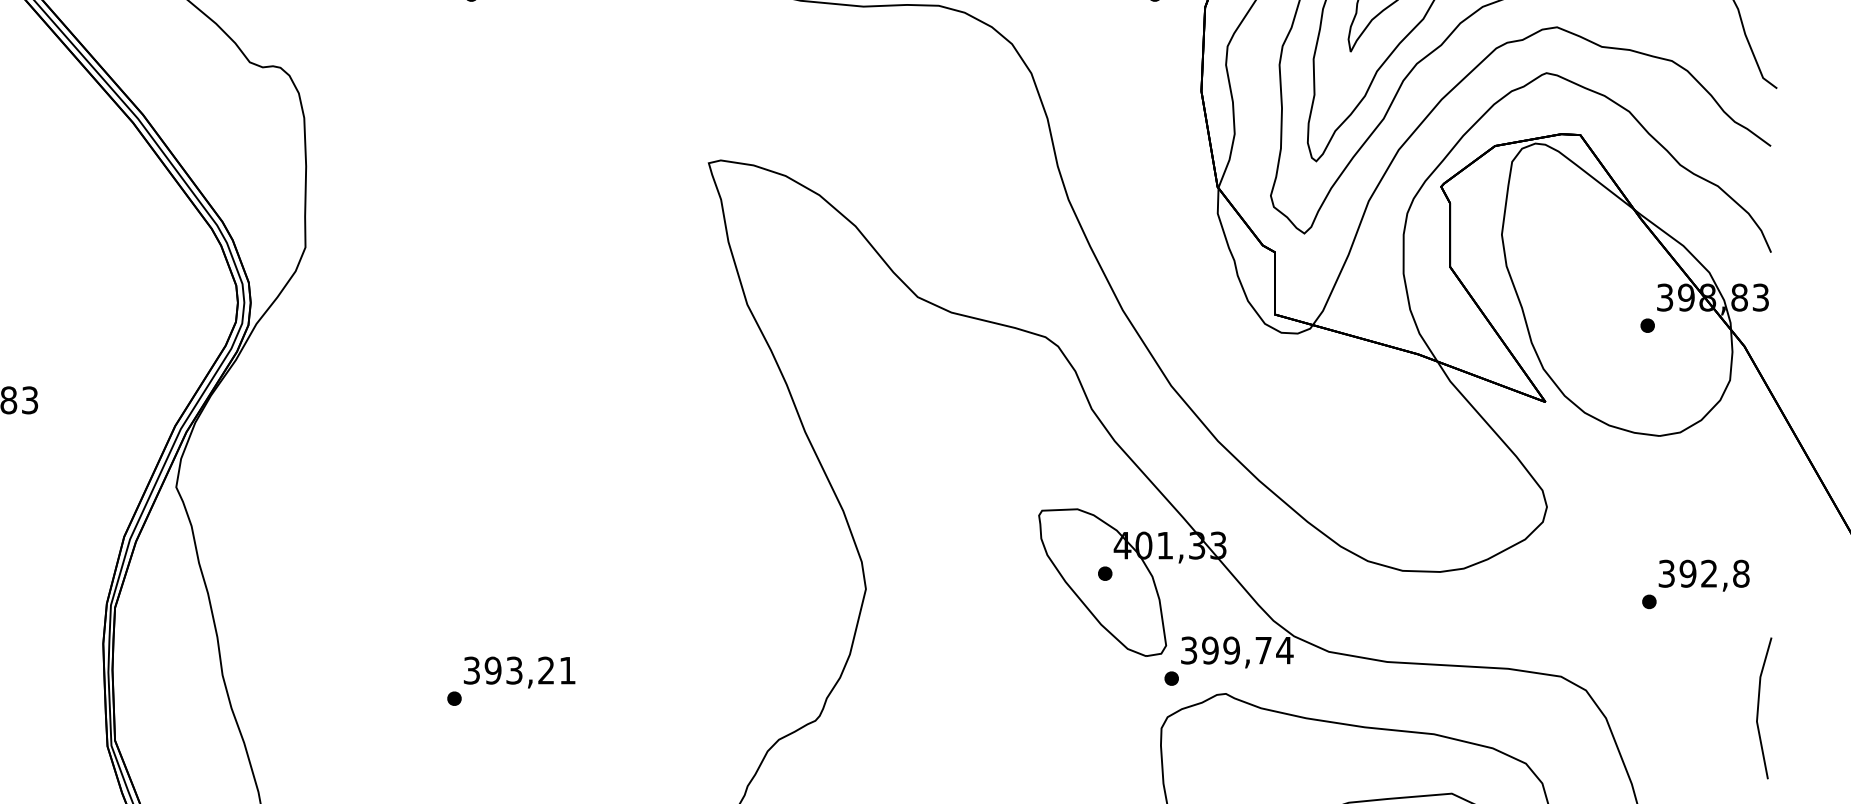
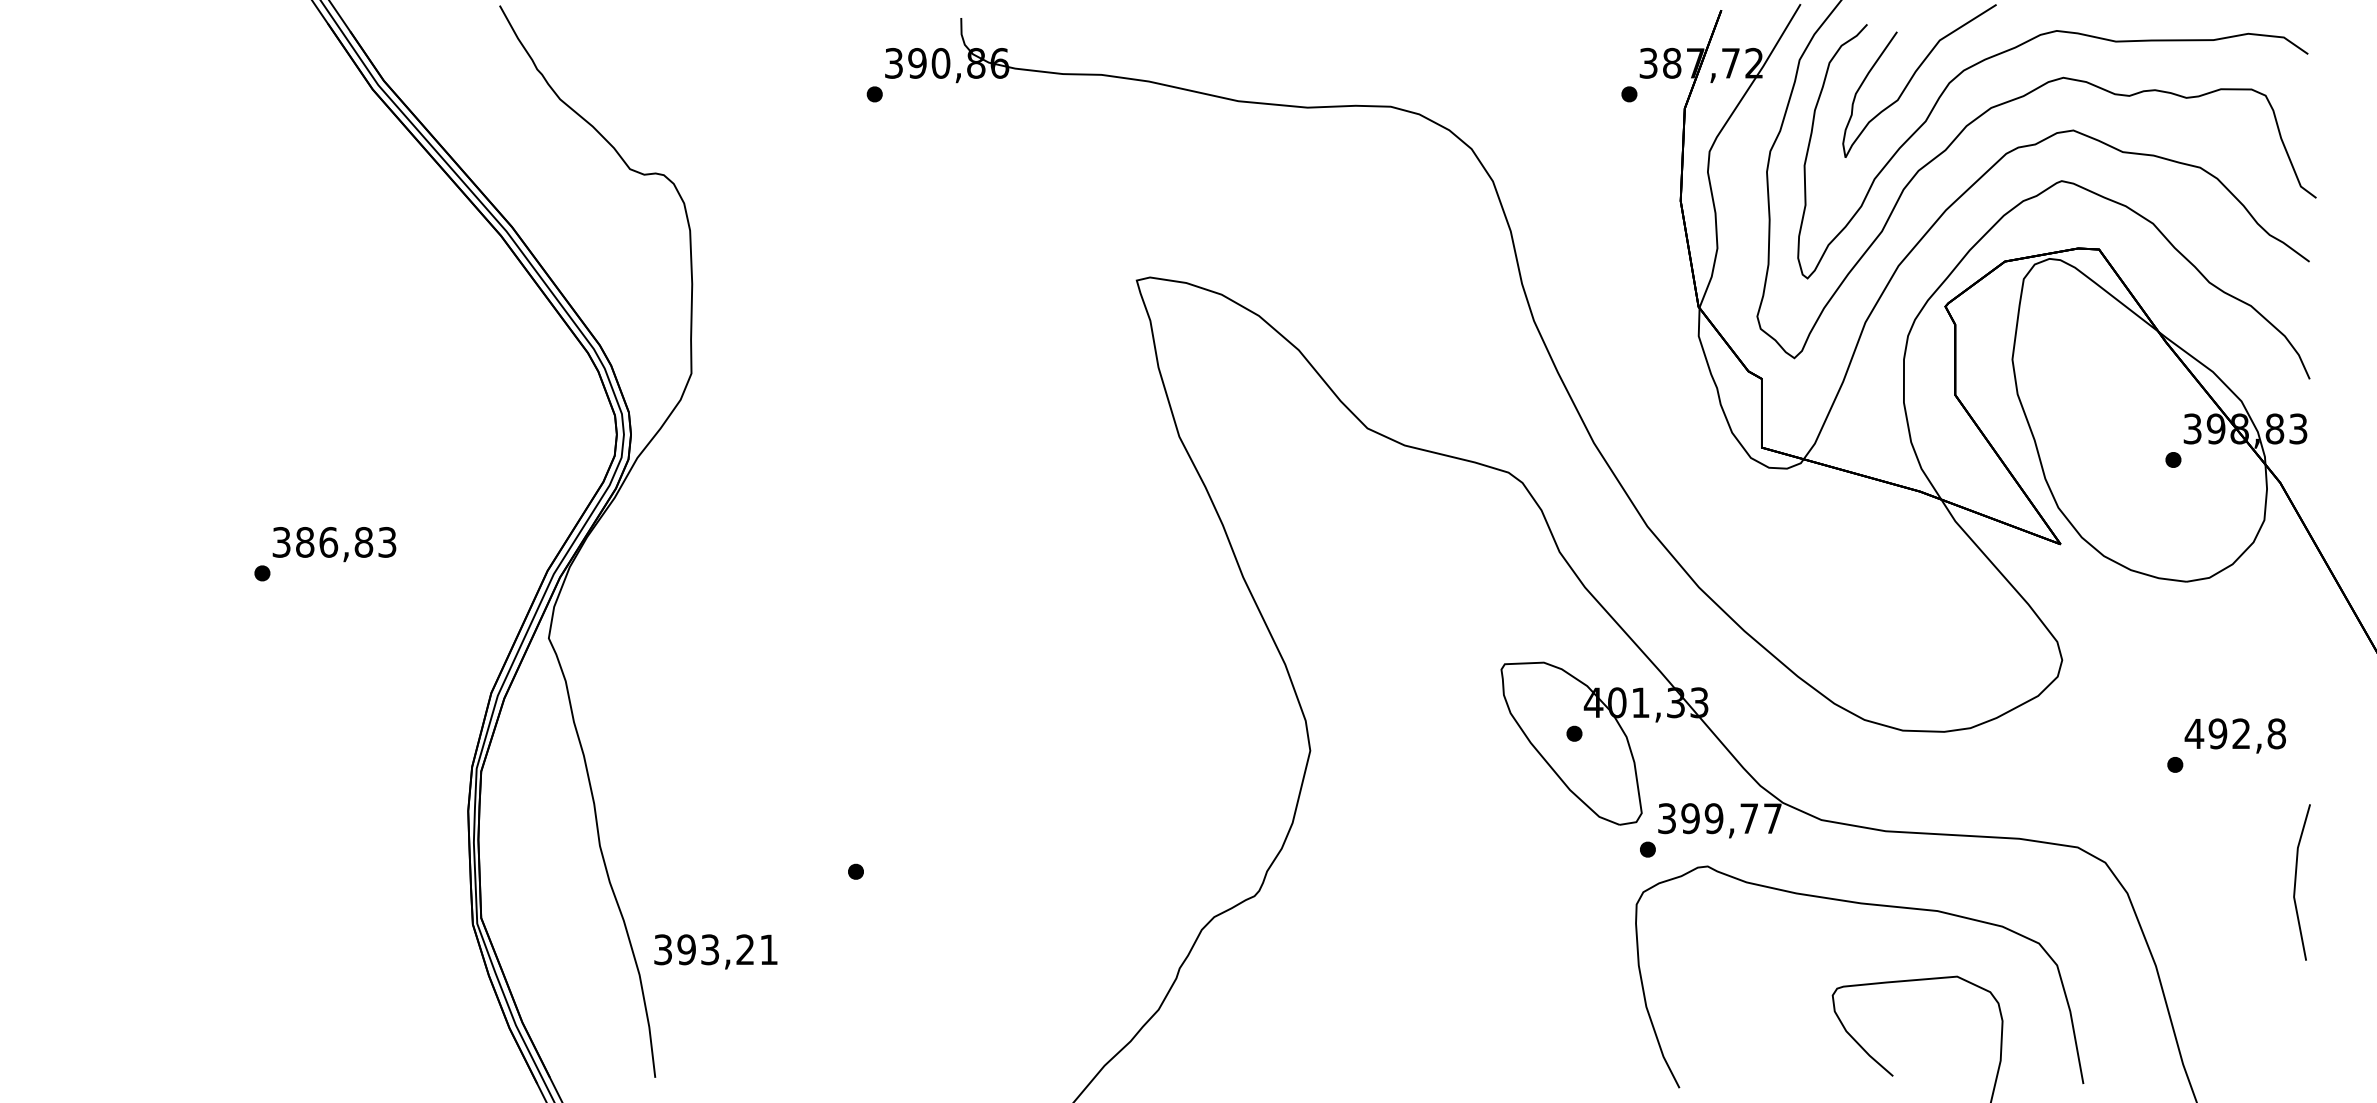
text: (1666, 573) -> (2194, 733), 392,8 -> 492,8
text: (1284, 650) -> (1772, 818), 399,74 -> 399,77
text: (519, 672) -> (715, 951), moved

